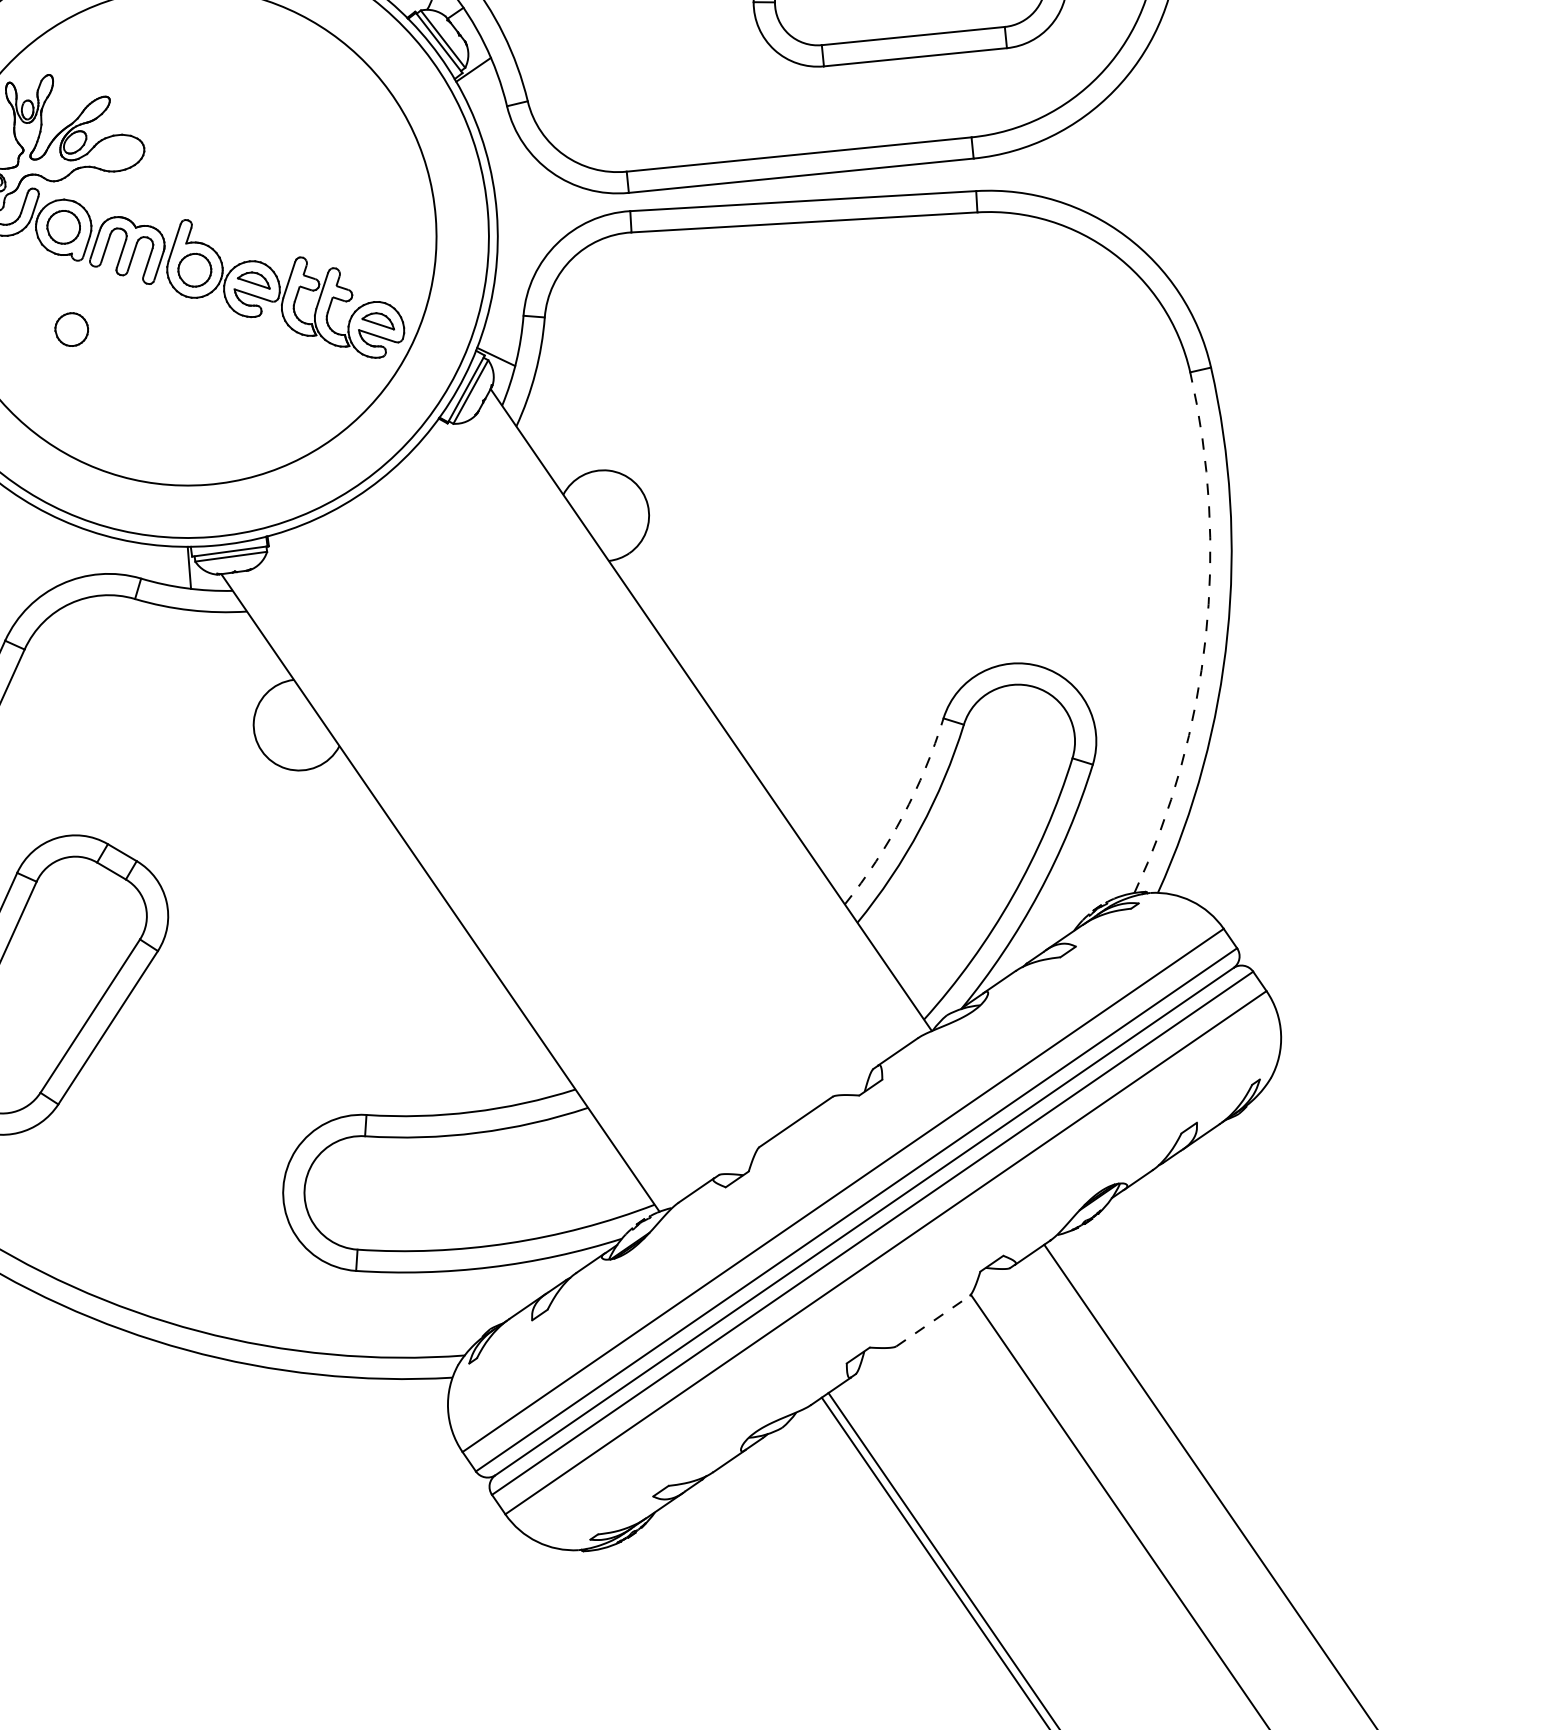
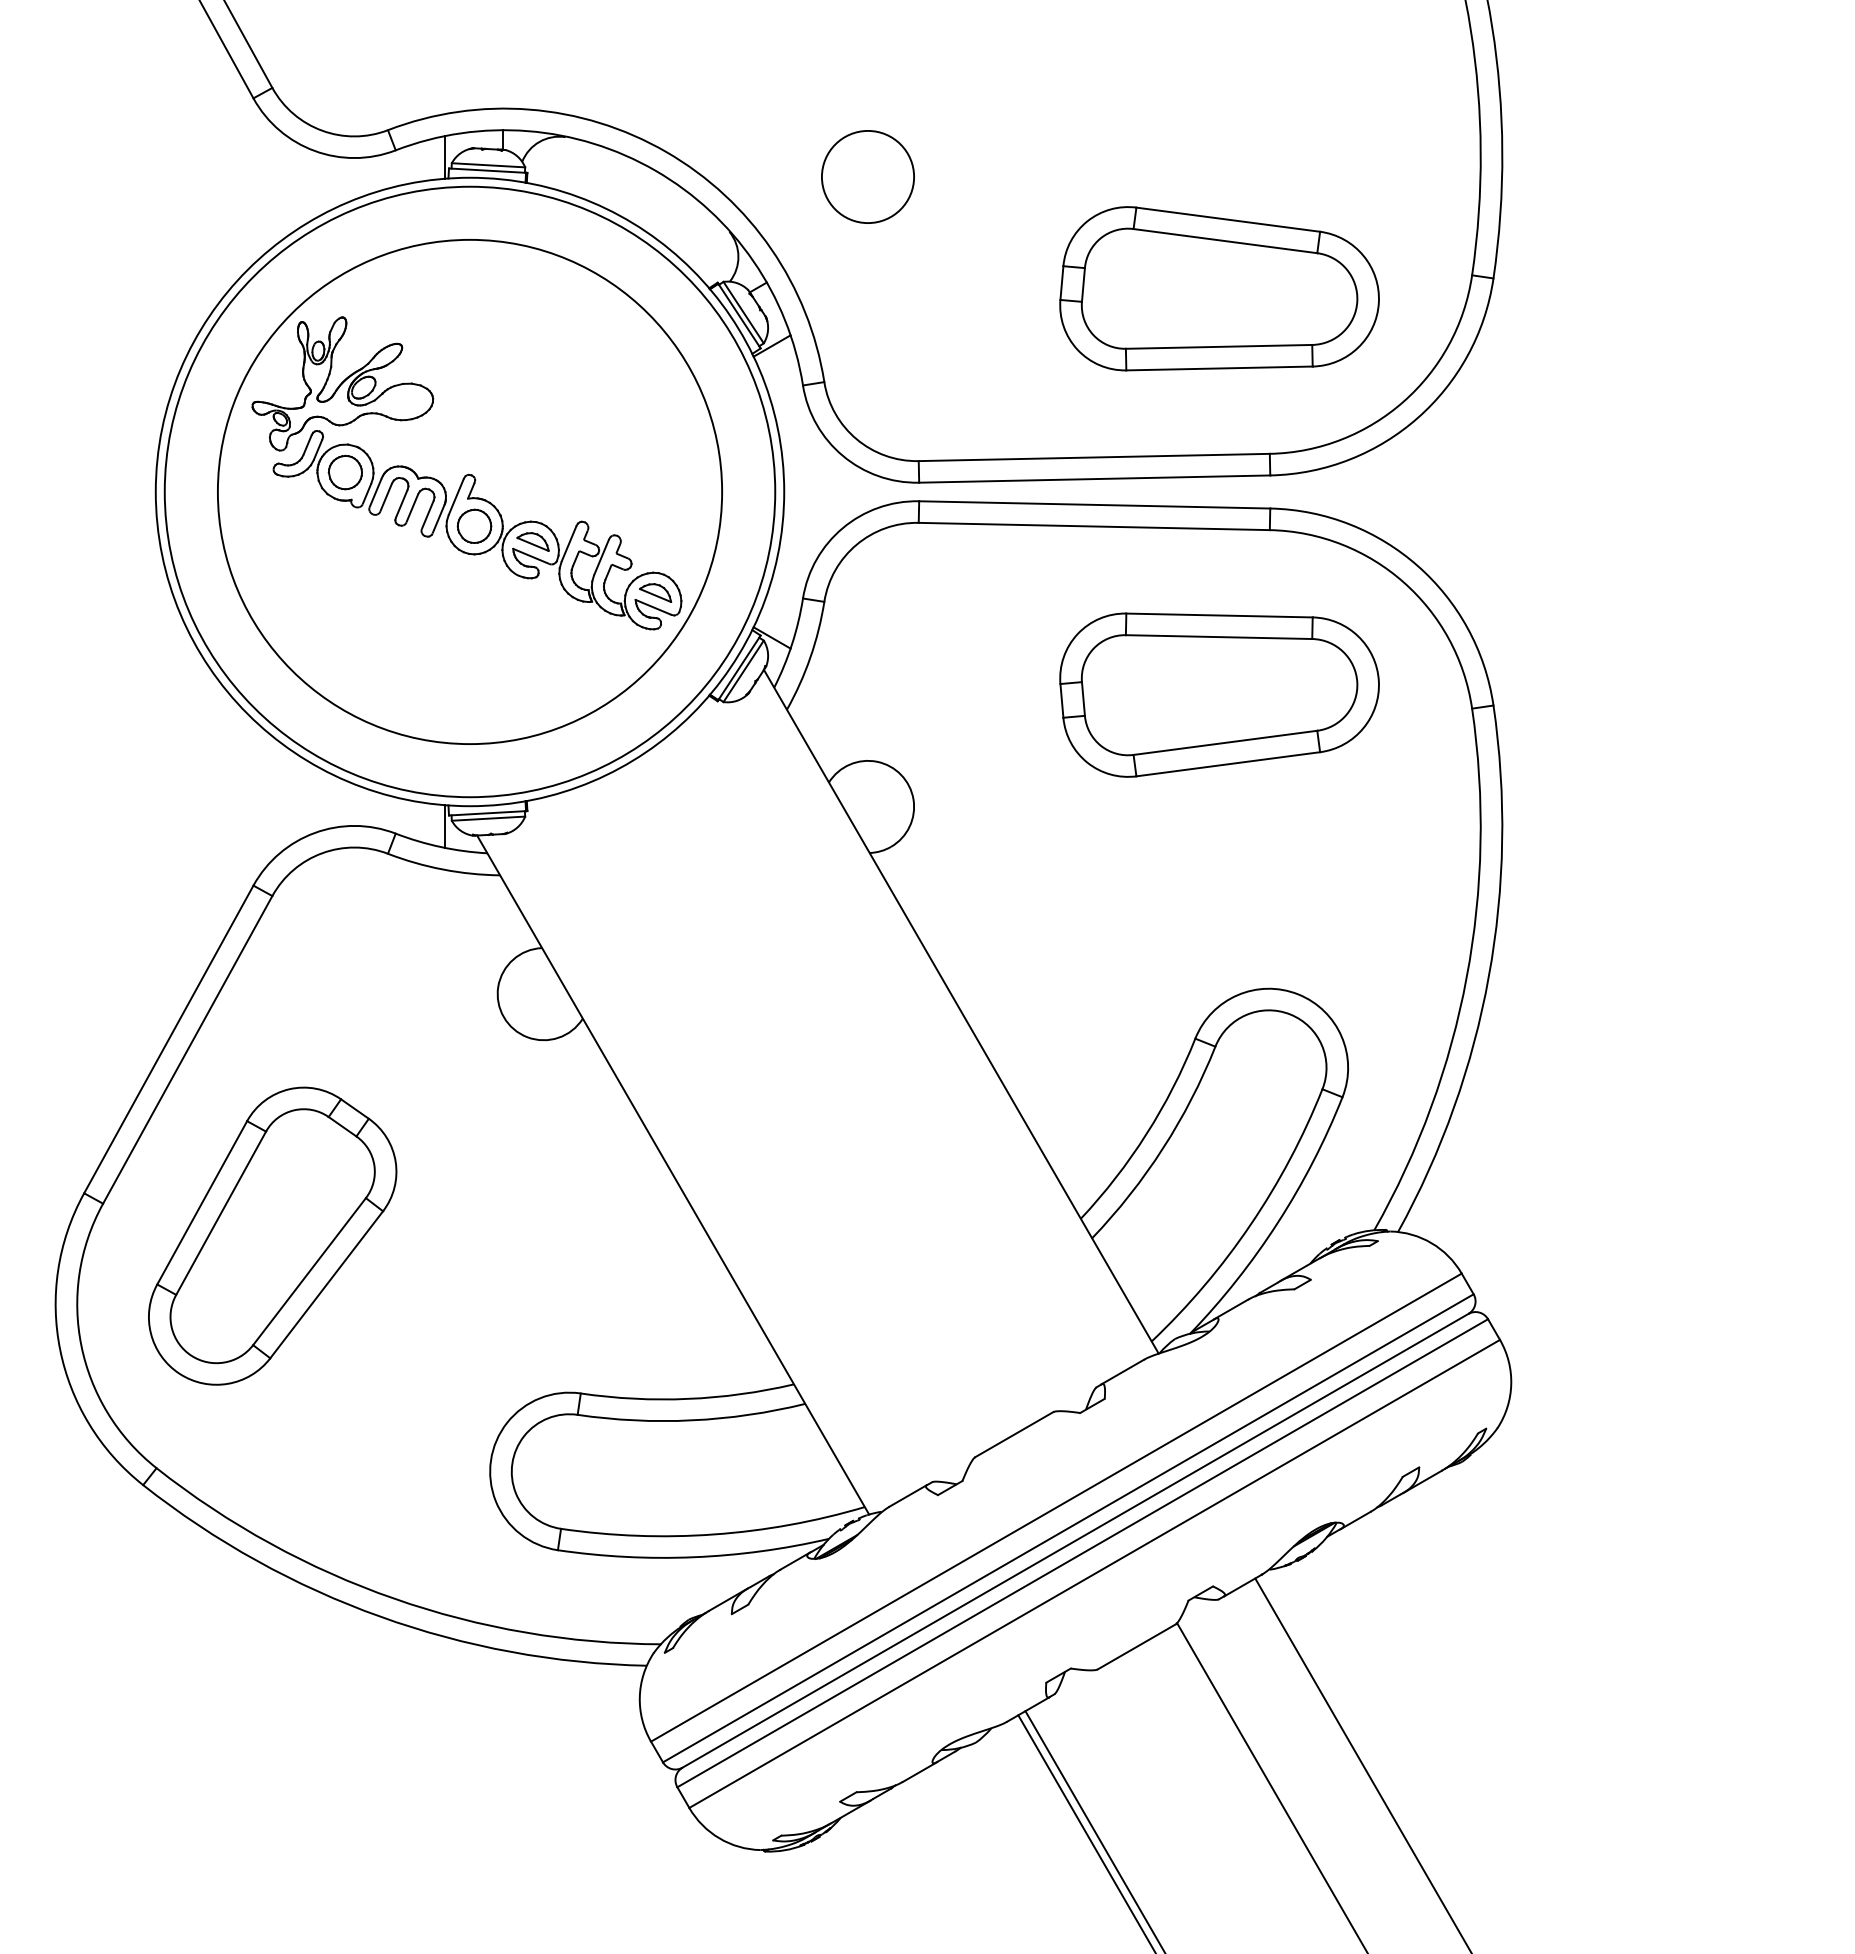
part: (70, 329) -> (344, 576), removed
part: (940, 377) -> (1219, 694), added
arc: (1205, 637) -> (1466, 977), dashed -> solid
arc: (902, 816) -> (1146, 1134), dashed -> solid
line: (932, 1320) -> (1136, 1646), dashed -> solid

